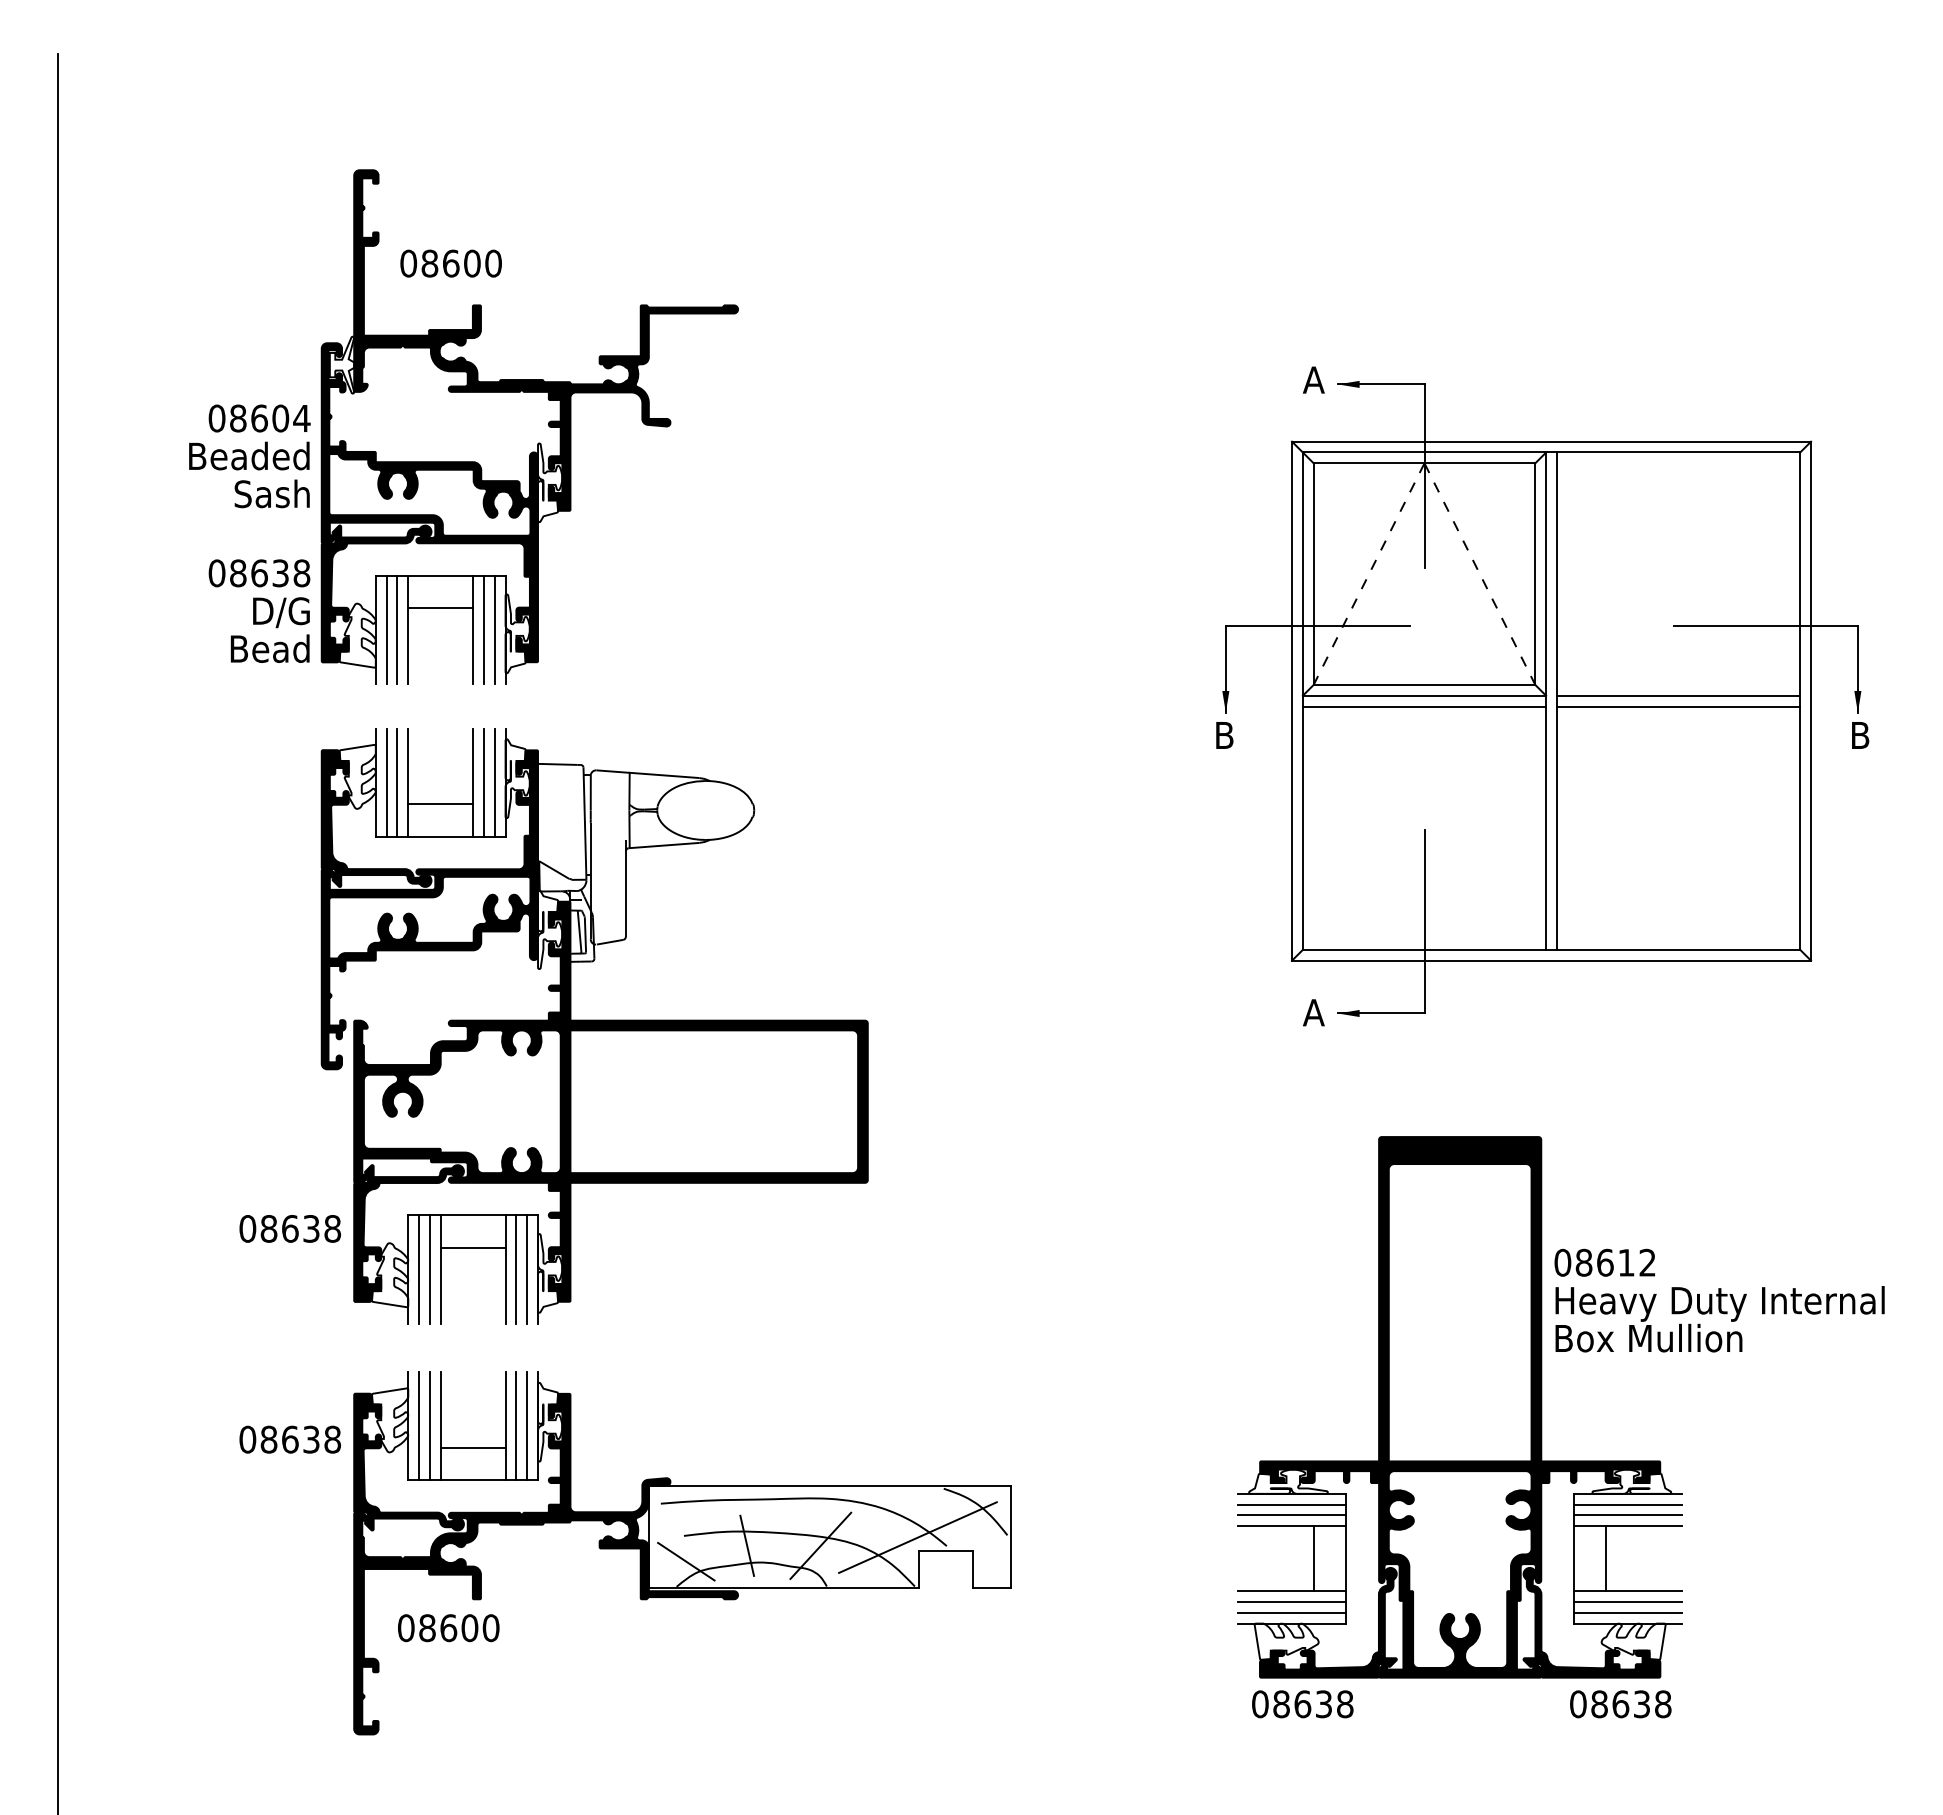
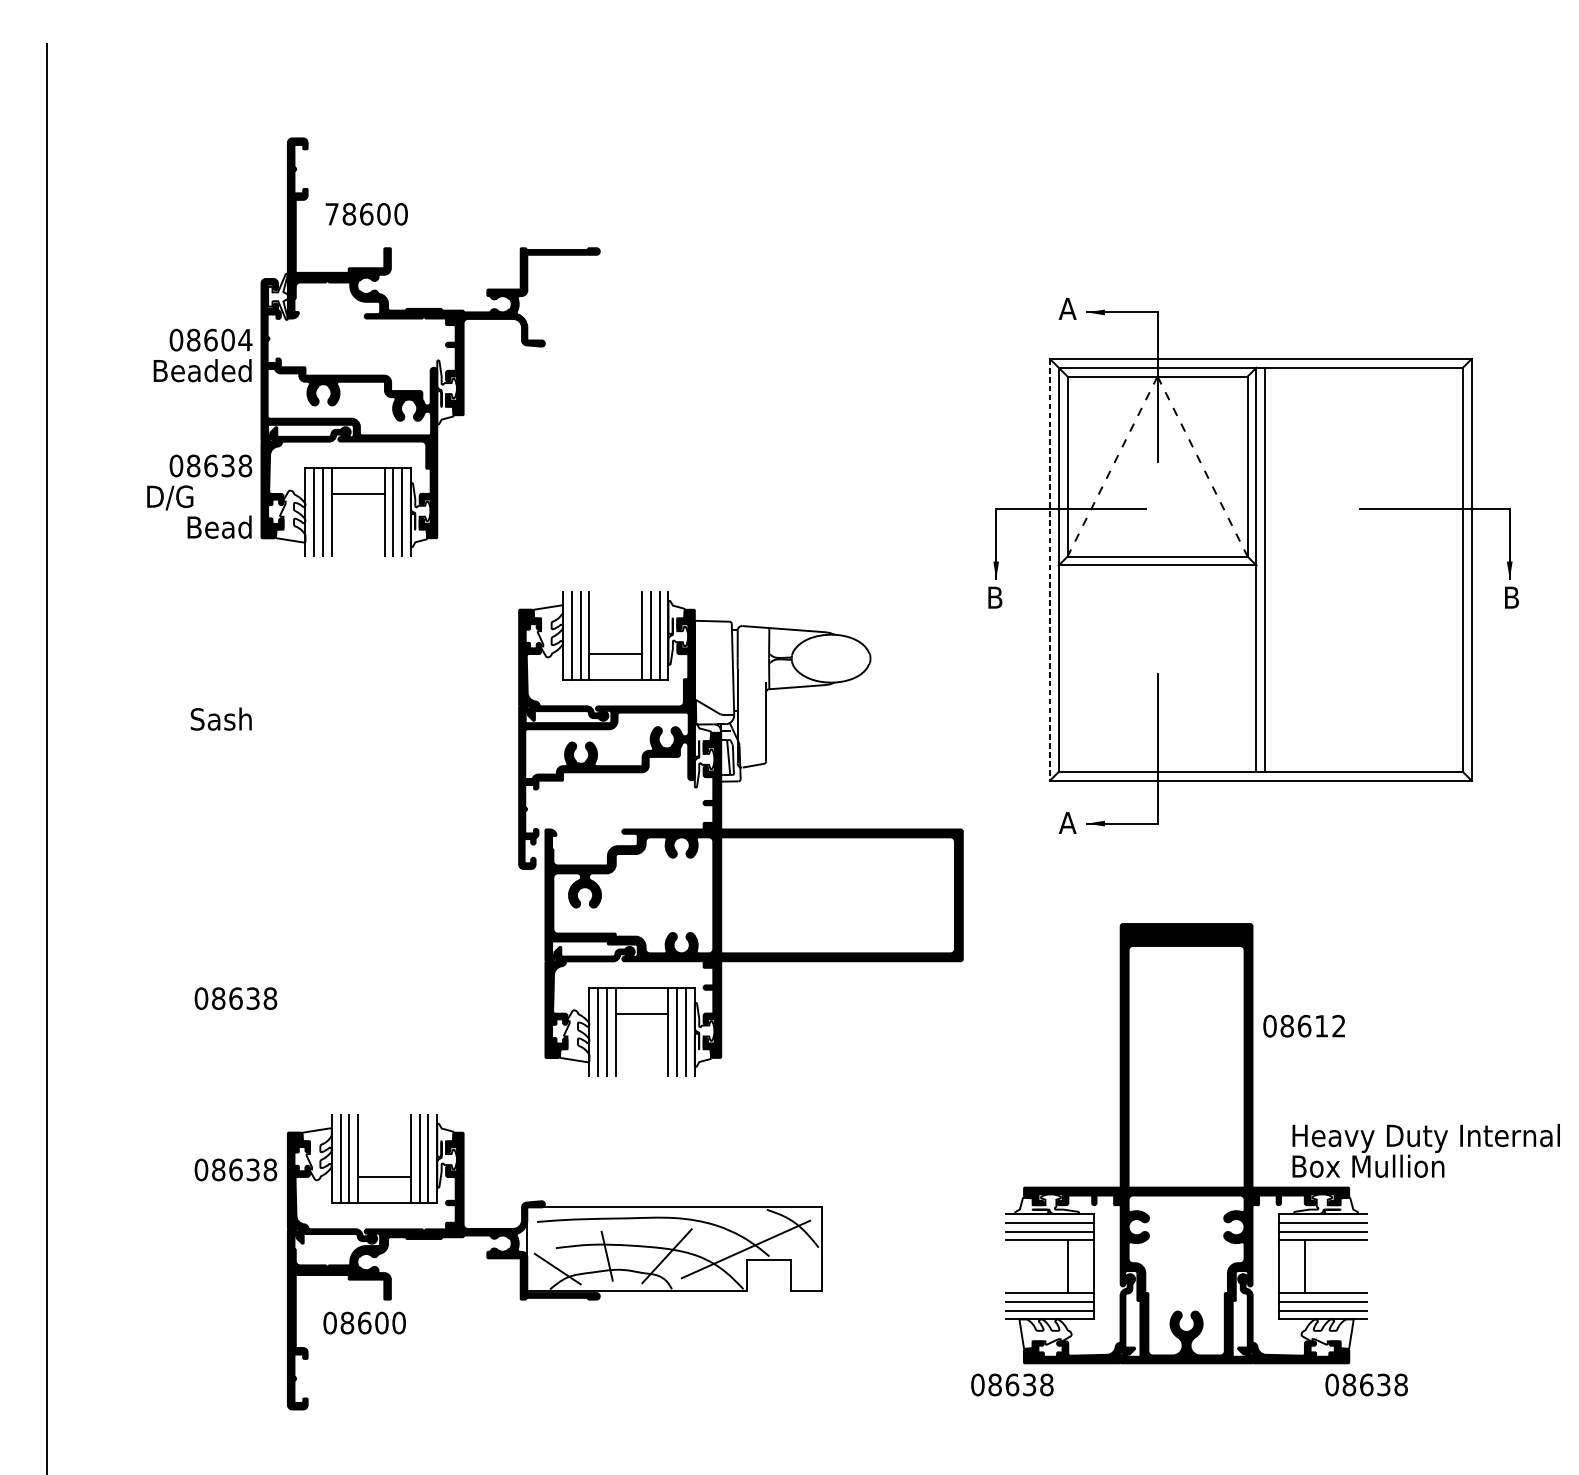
text: (408, 263) -> (332, 214), 08600 -> 78600
text: (271, 493) -> (220, 718), moved
text: (281, 612) -> (170, 497), moved
line: (1678, 695) -> (1364, 565), removed
line: (1292, 701) -> (1050, 570), solid -> dashed
line: (1424, 706) -> (1157, 574), removed
line: (1678, 706) -> (1364, 574), removed
part: (594, 1026) -> (740, 834), moved
text: (1719, 1319) -> (1425, 1151), moved
text: (1302, 1704) -> (1012, 1385), moved
text: (1620, 1704) -> (1366, 1385), moved

